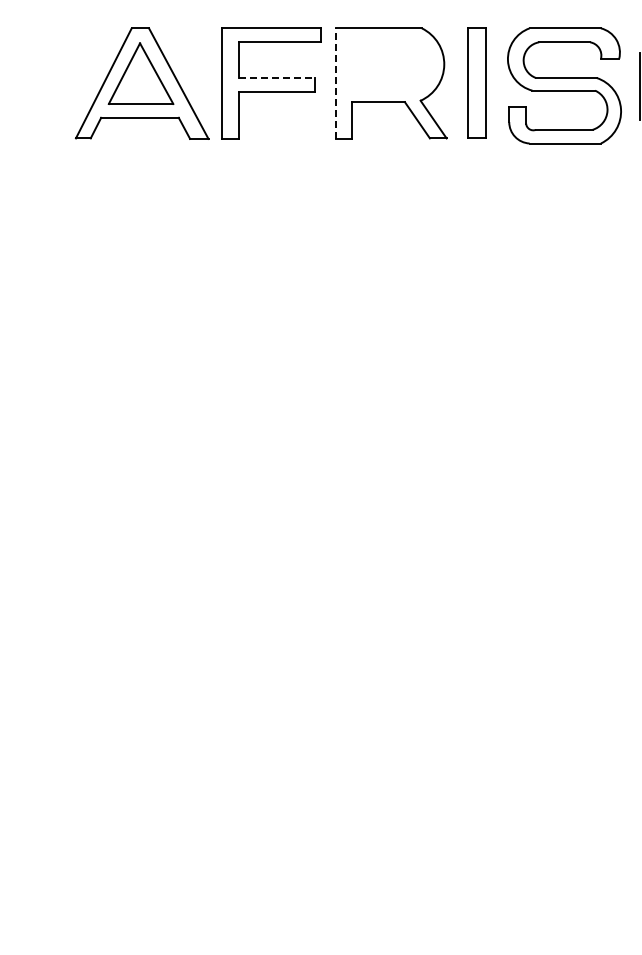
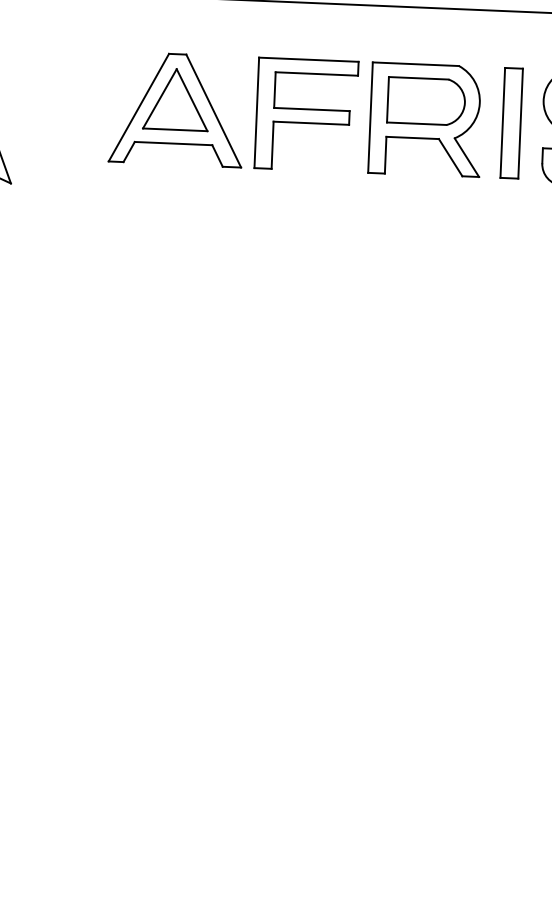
part: (390, 64) -> (426, 100), added
line: (276, 77) -> (311, 109), dashed -> solid
line: (335, 83) -> (370, 117), dashed -> solid

